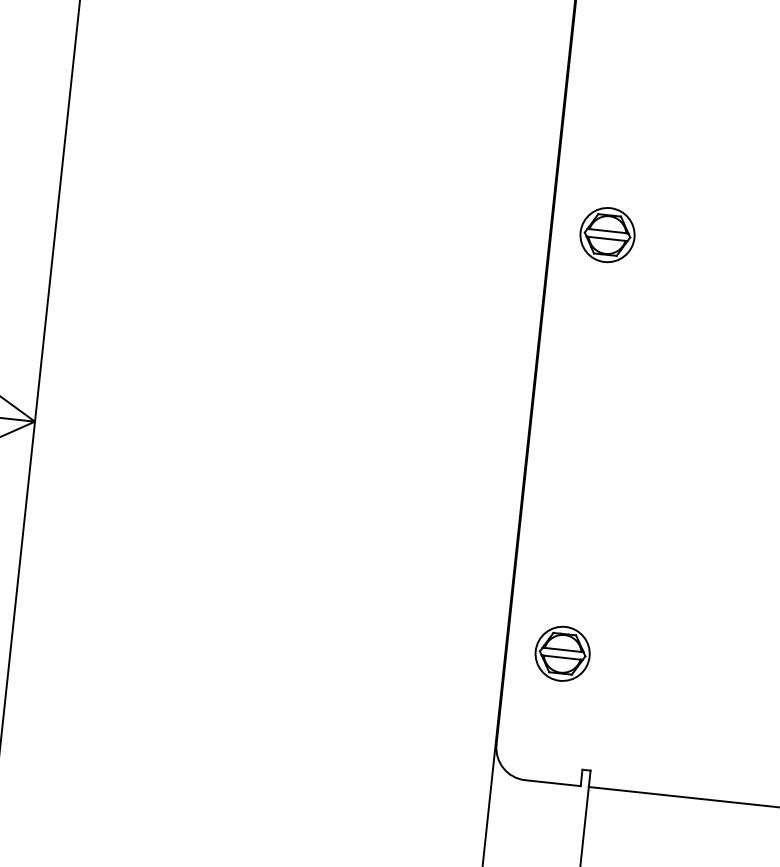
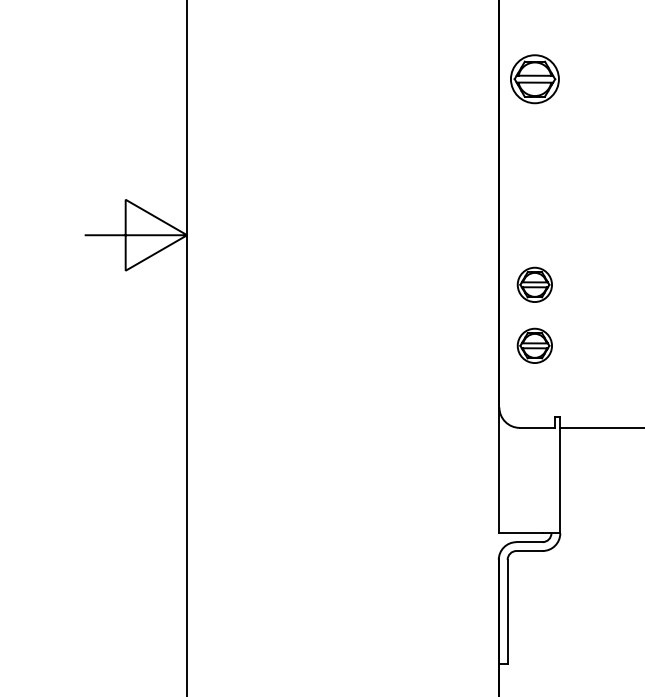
part: (606, 235) -> (534, 79), size x1.4
part: (572, 557) -> (534, 284), added

